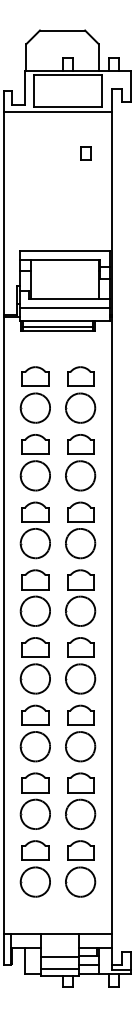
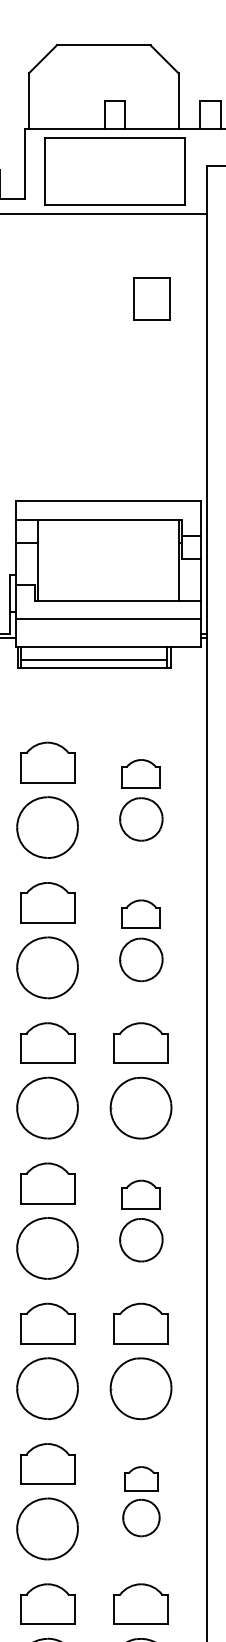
part: (85, 153) -> (151, 300), size x1.6
part: (80, 394) -> (140, 799), size x0.7
part: (80, 462) -> (140, 940), size x0.7
part: (80, 597) -> (140, 1219), size x0.7
part: (80, 733) -> (140, 1501), size x0.6

